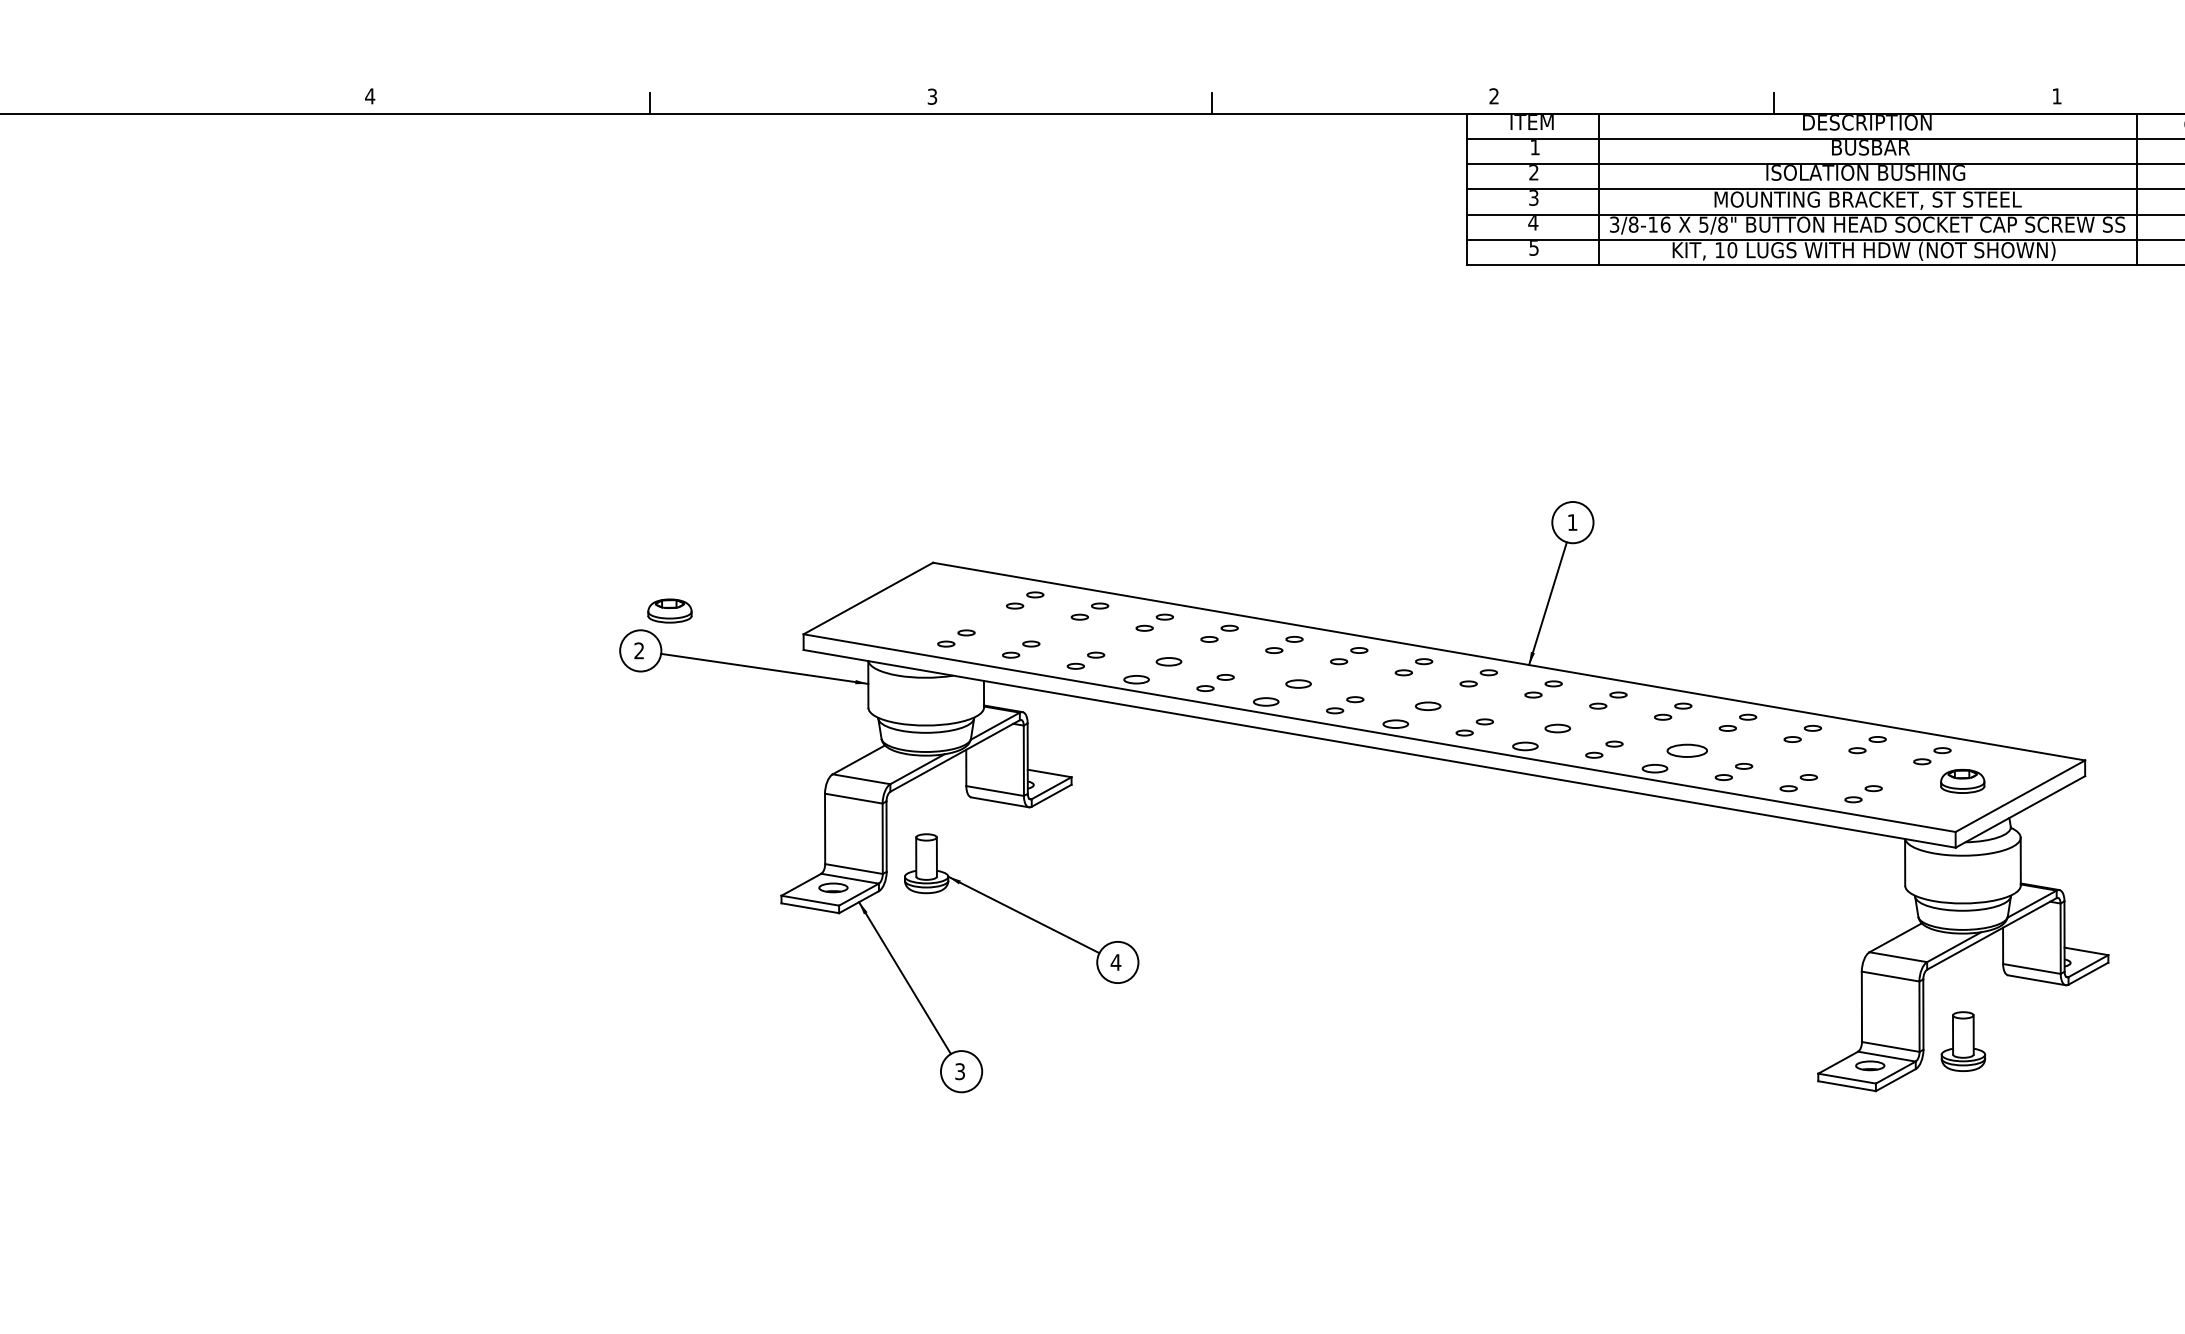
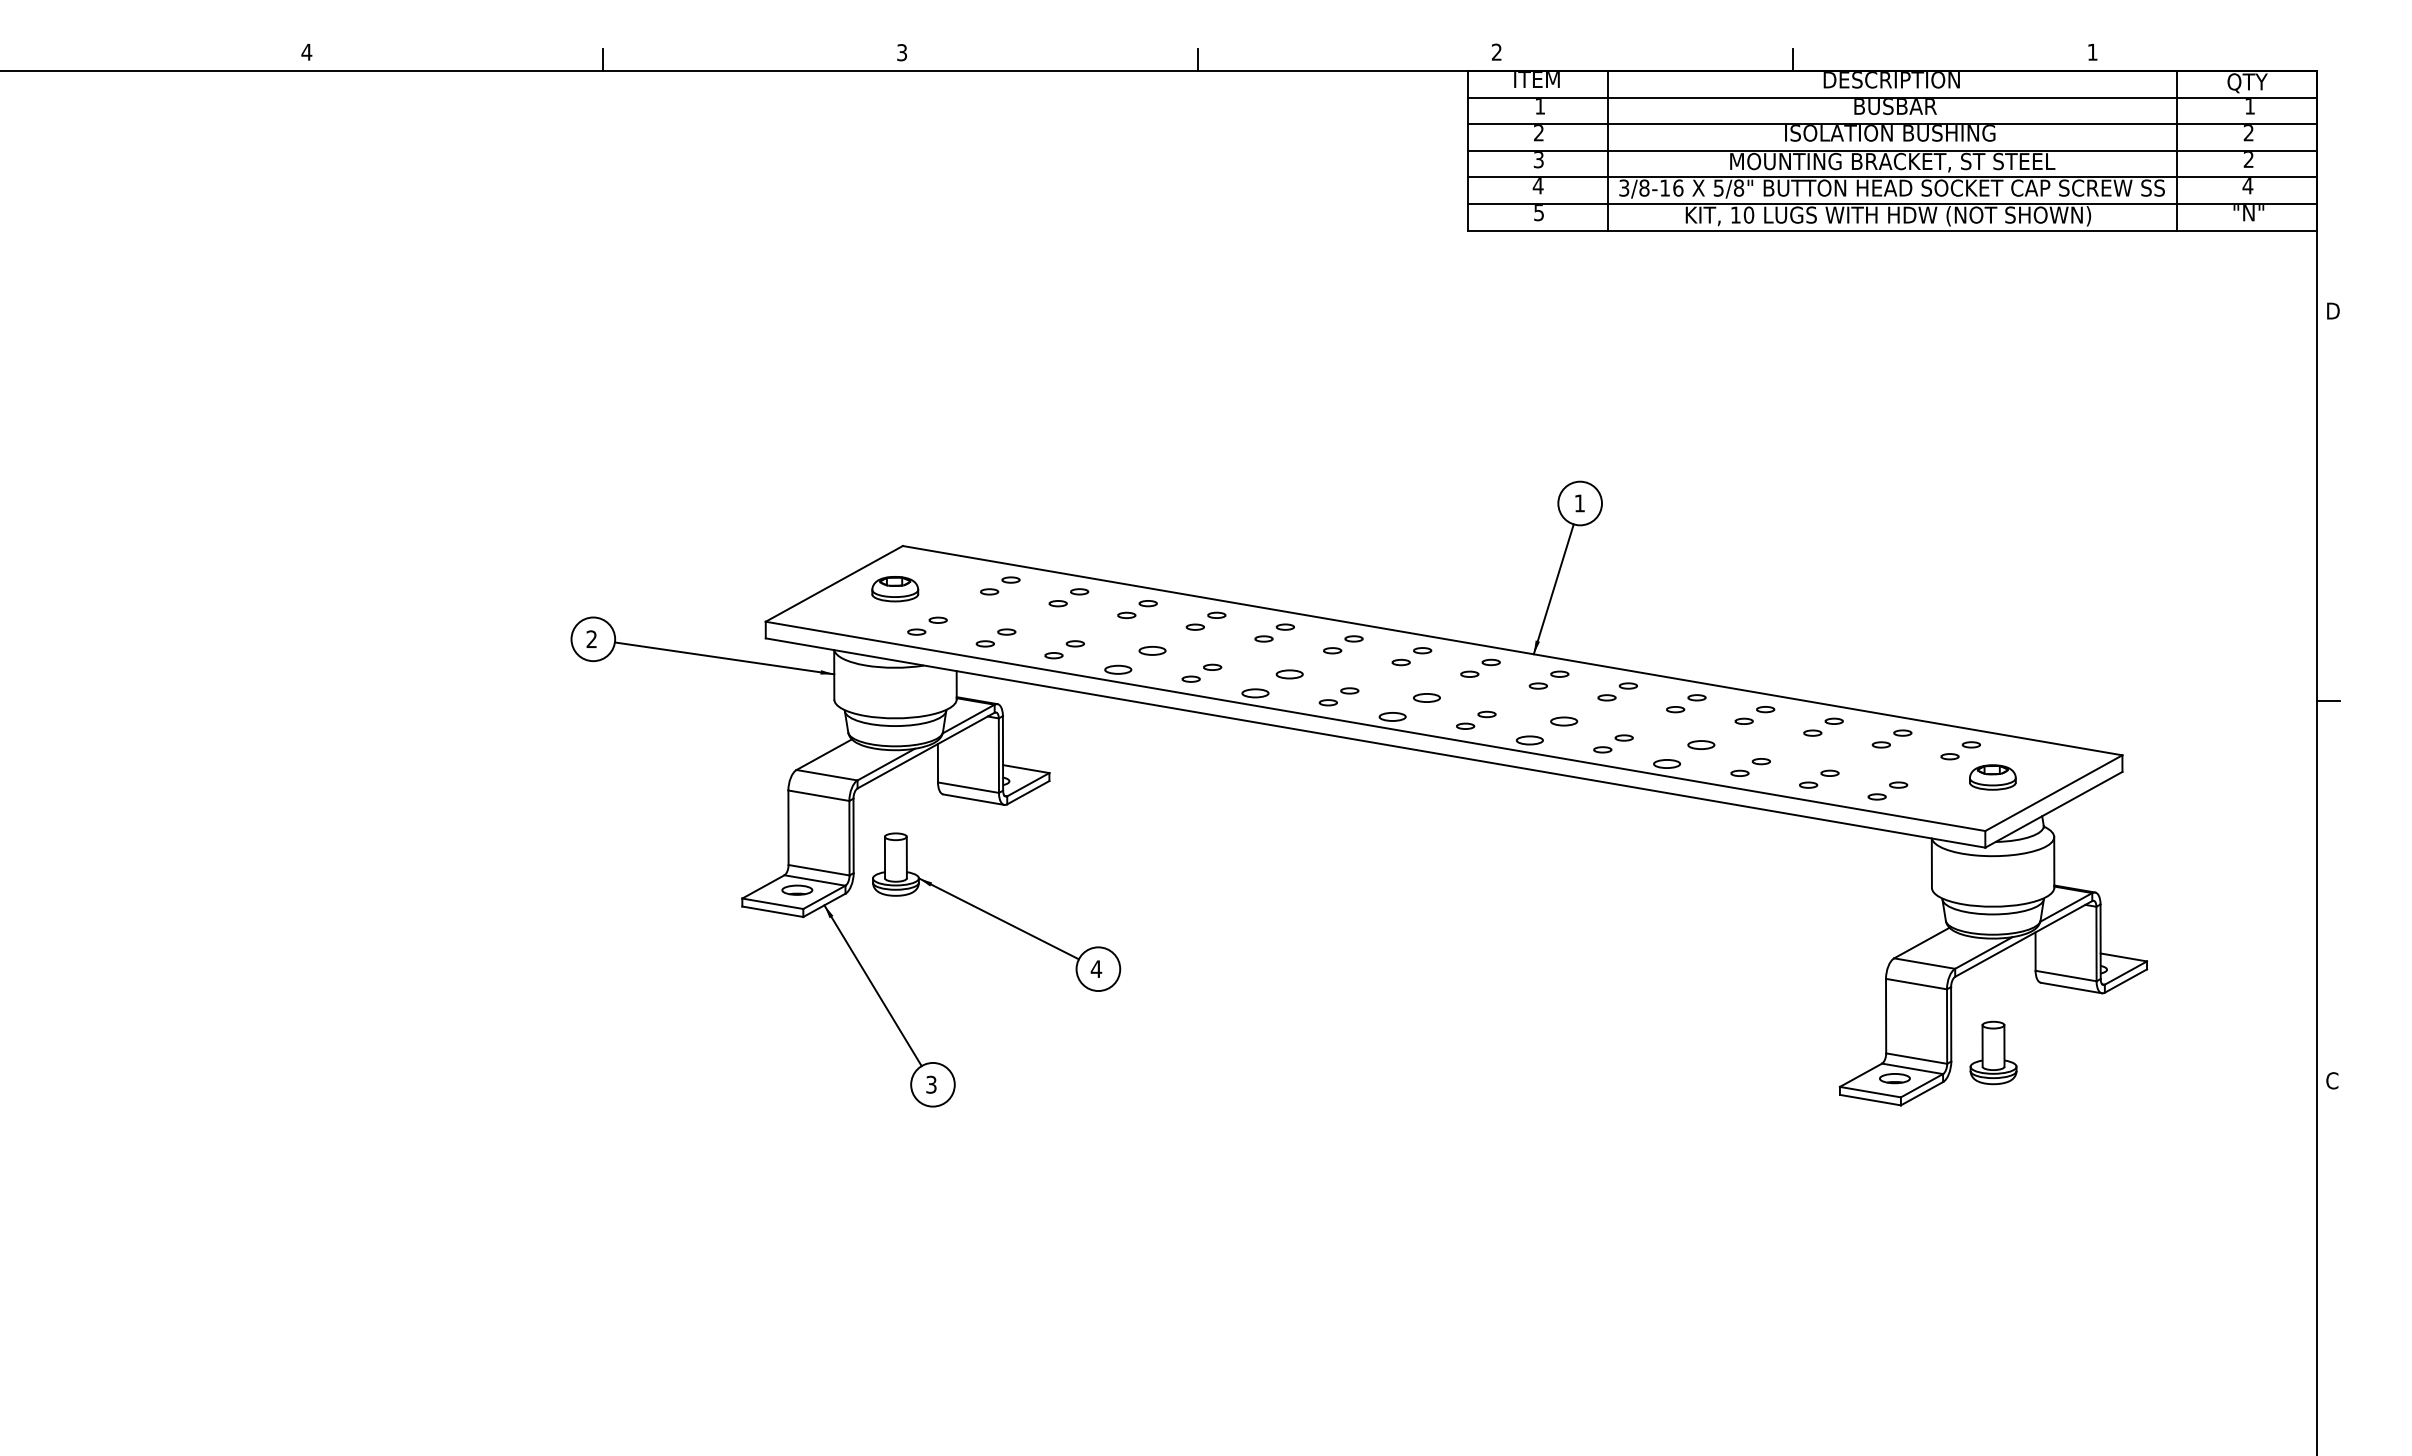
part: (670, 611) -> (895, 589), moved
part: (1687, 750) -> (1701, 744), size x0.62

